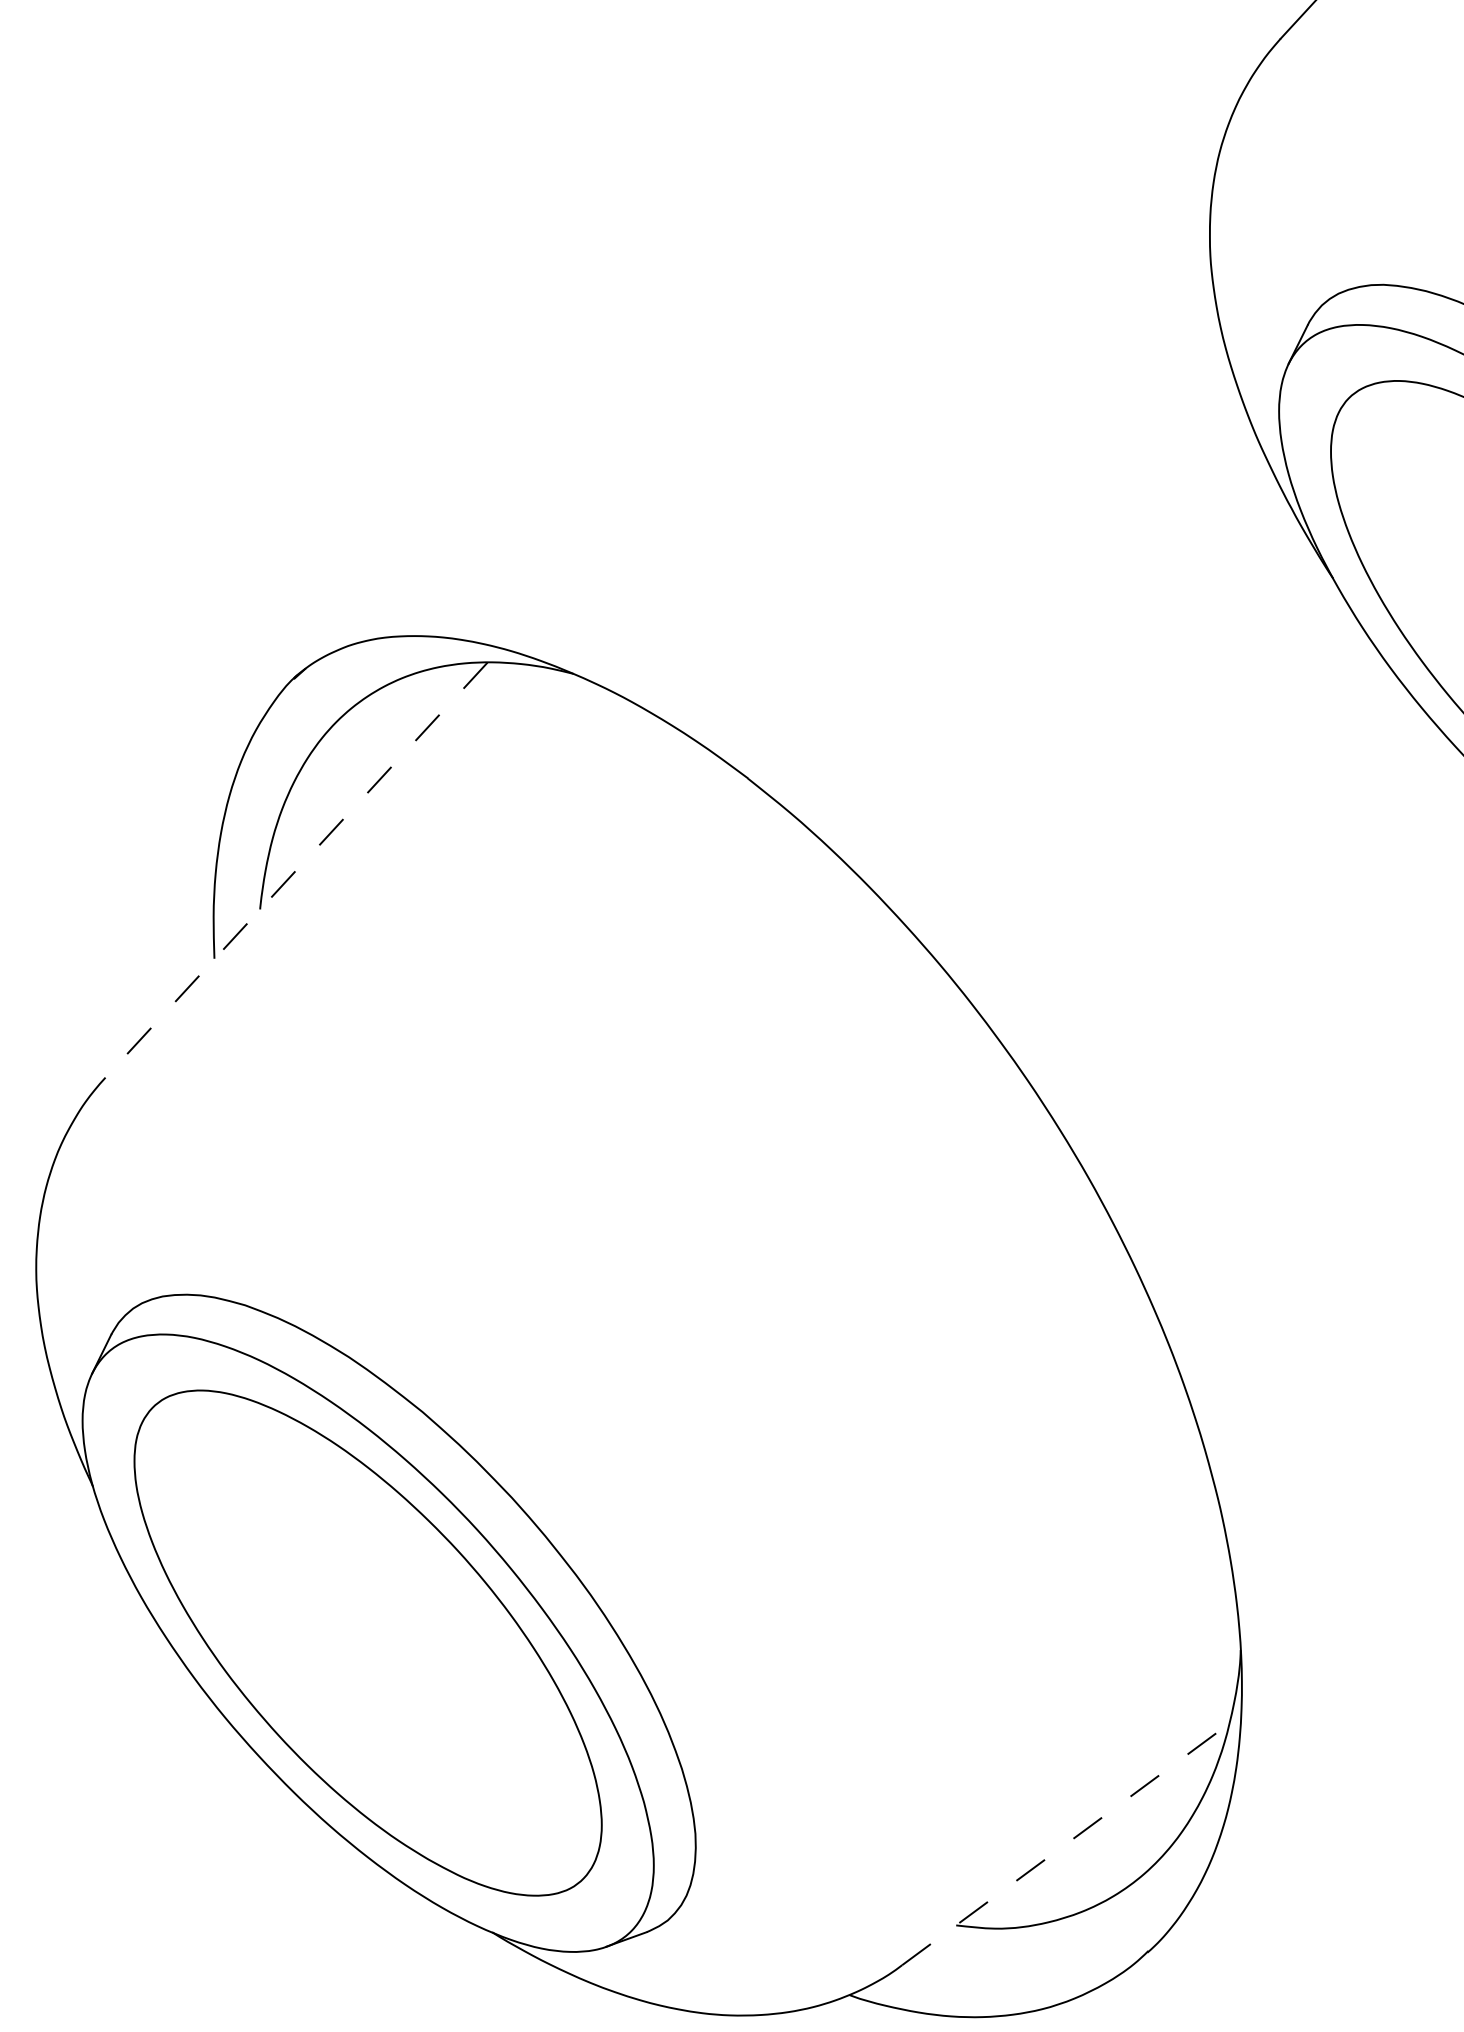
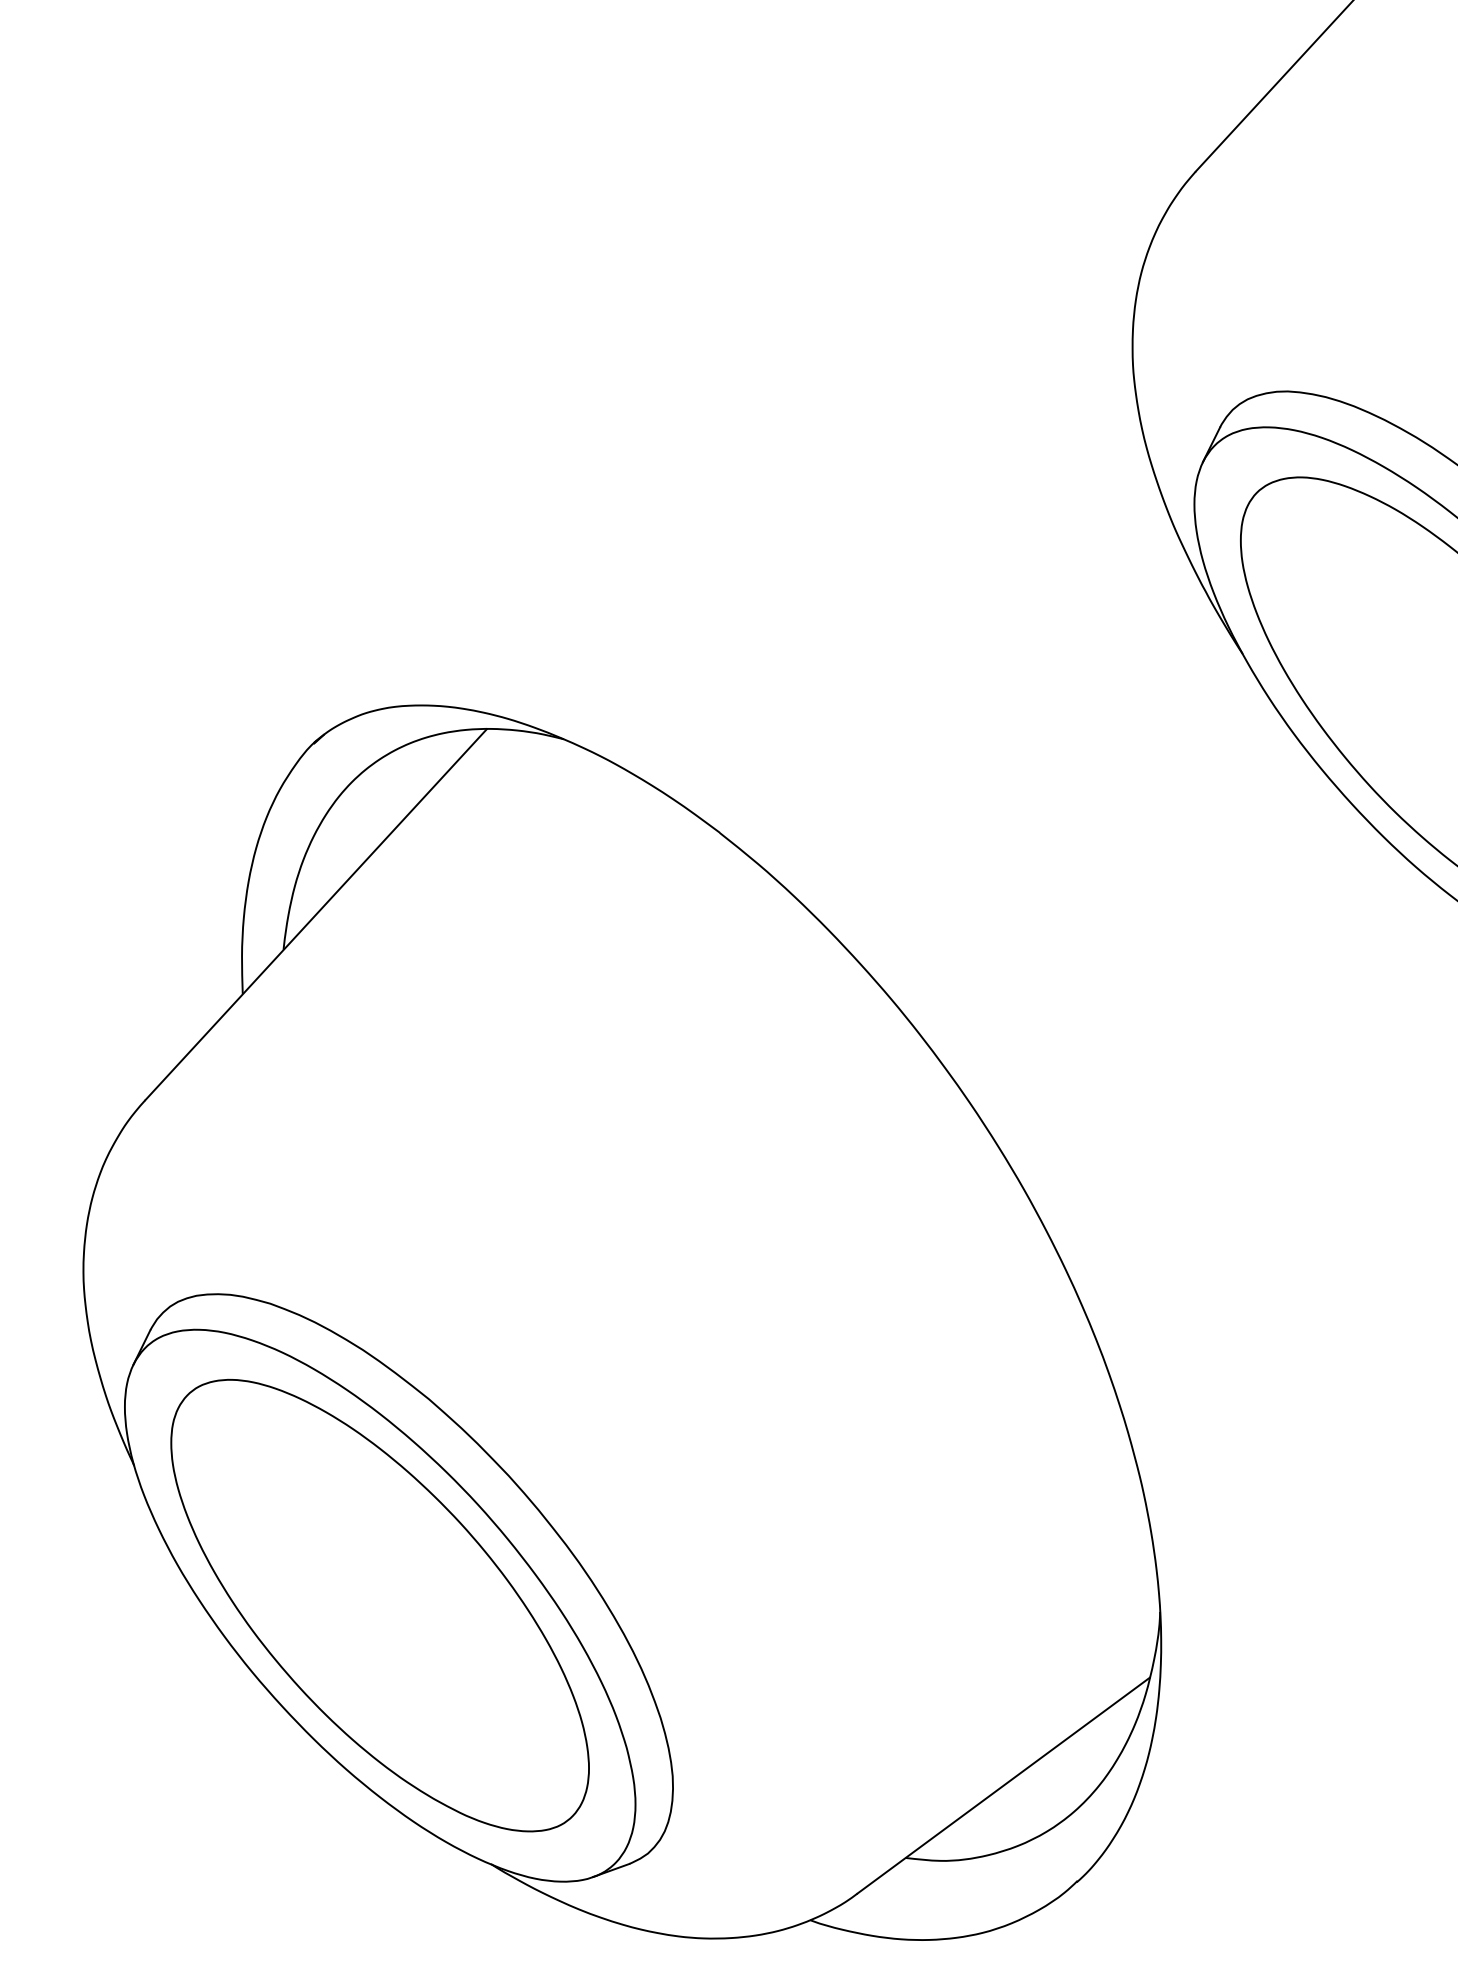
line: (295, 871) -> (315, 915), dashed -> solid
line: (1065, 1844) -> (1003, 1785), dashed -> solid

